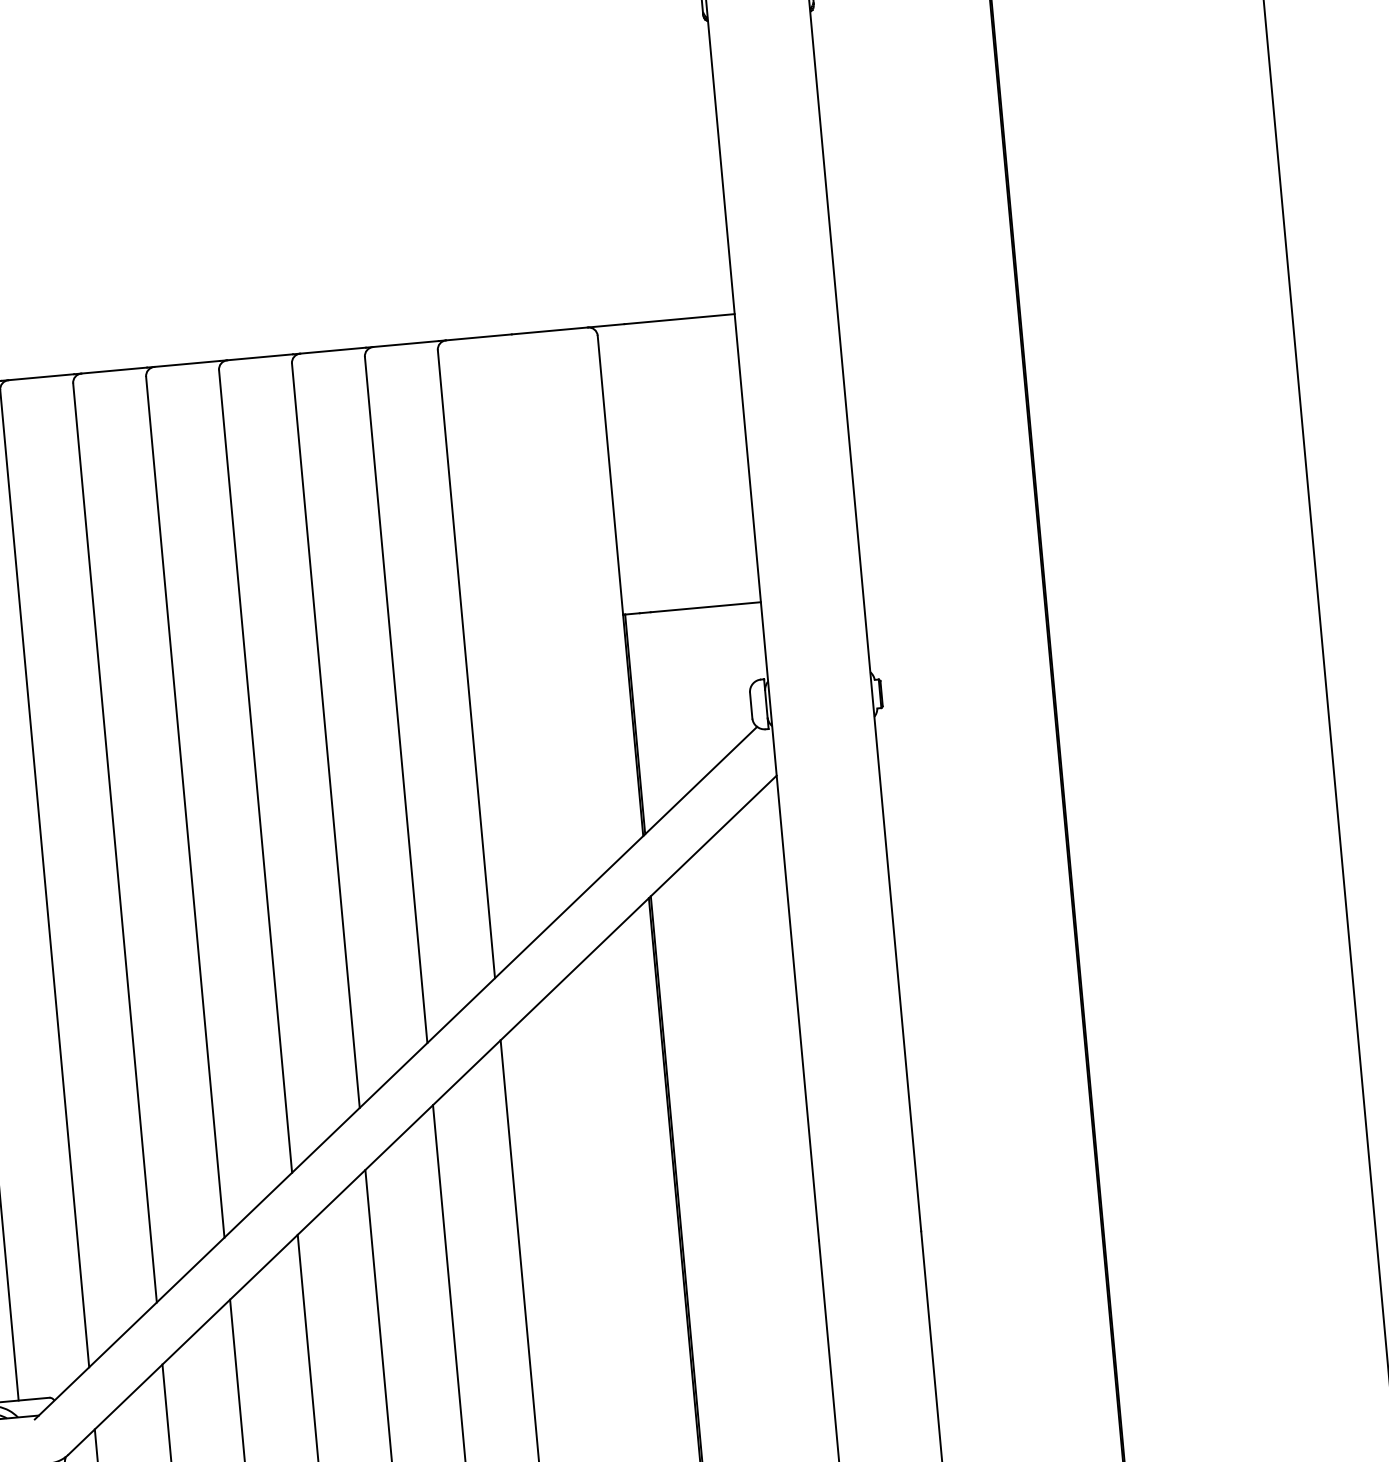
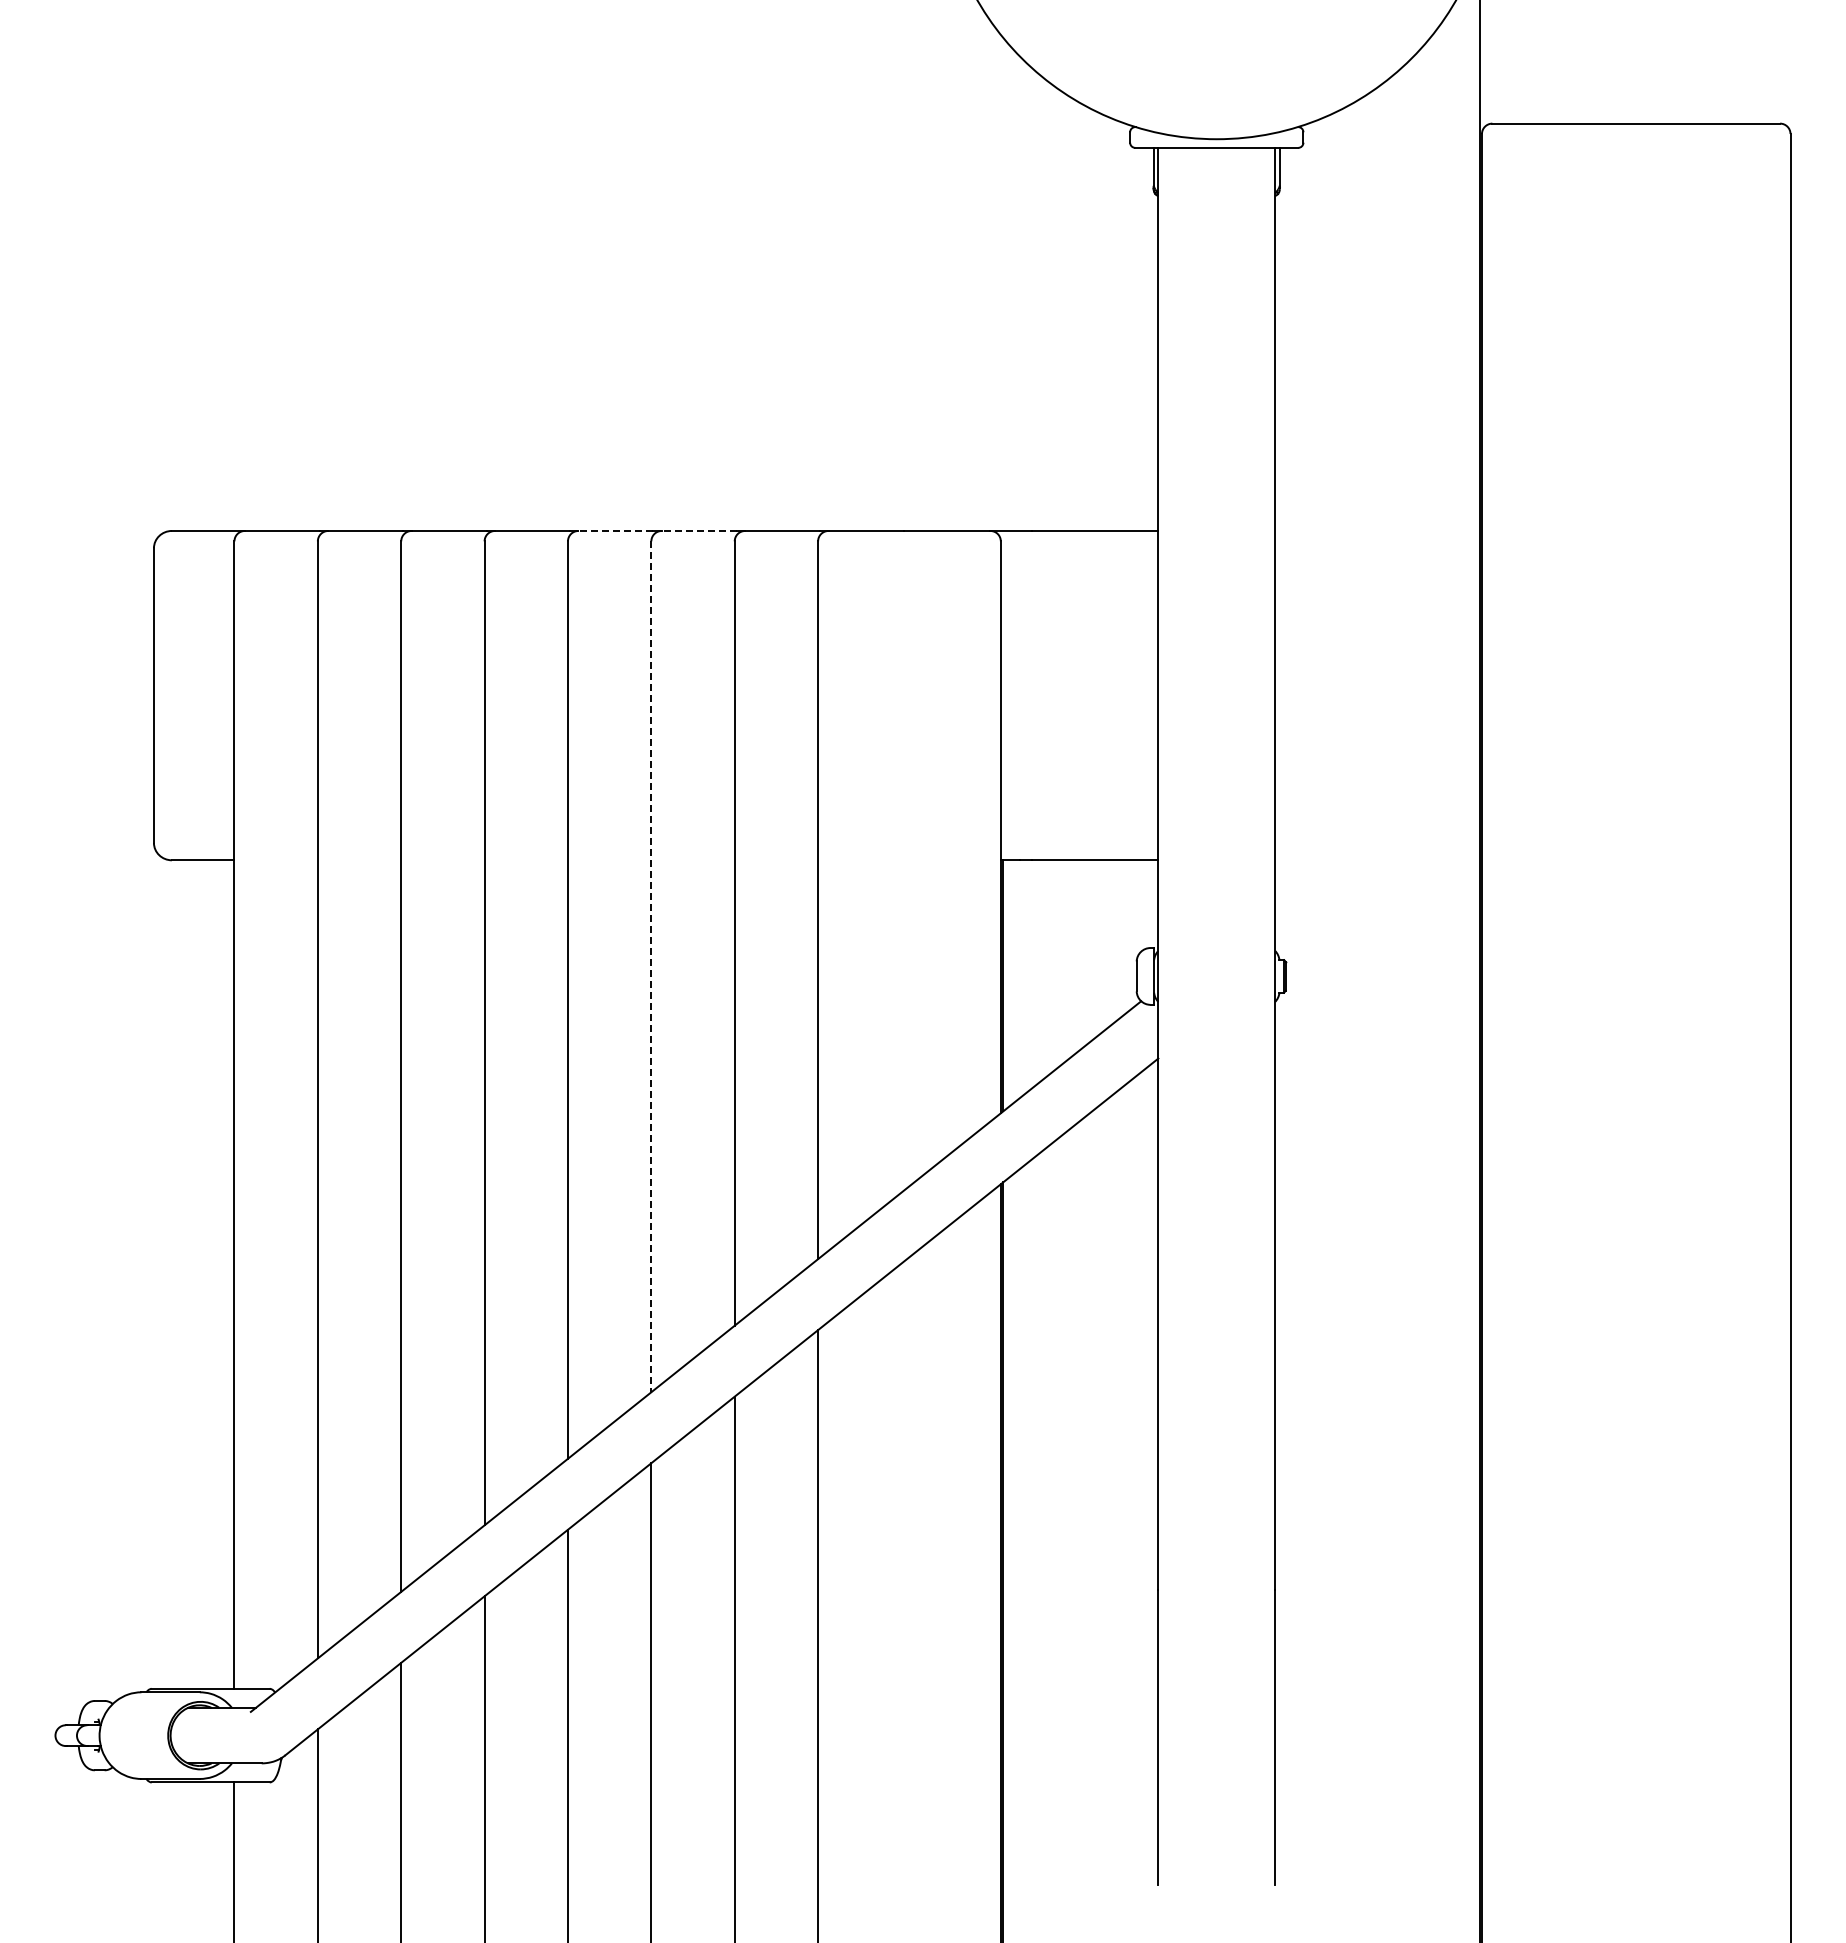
line: (333, 350) -> (699, 530), solid -> dashed
line: (259, 356) -> (615, 530), solid -> dashed
line: (326, 736) -> (651, 967), solid -> dashed

